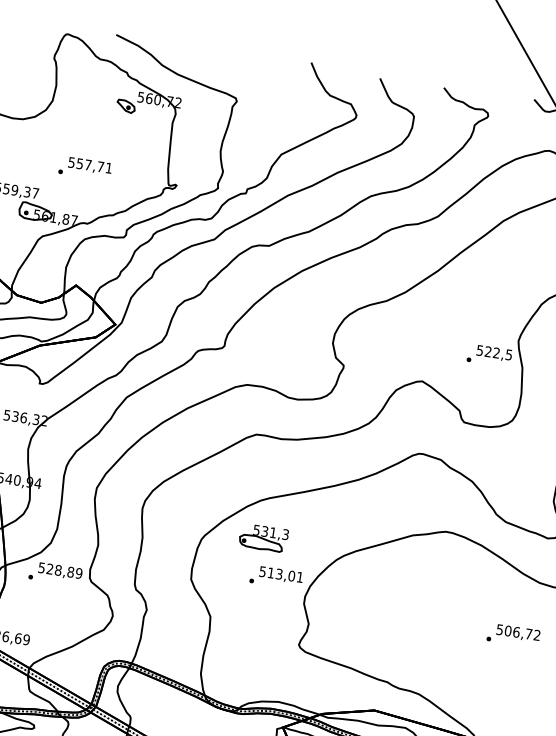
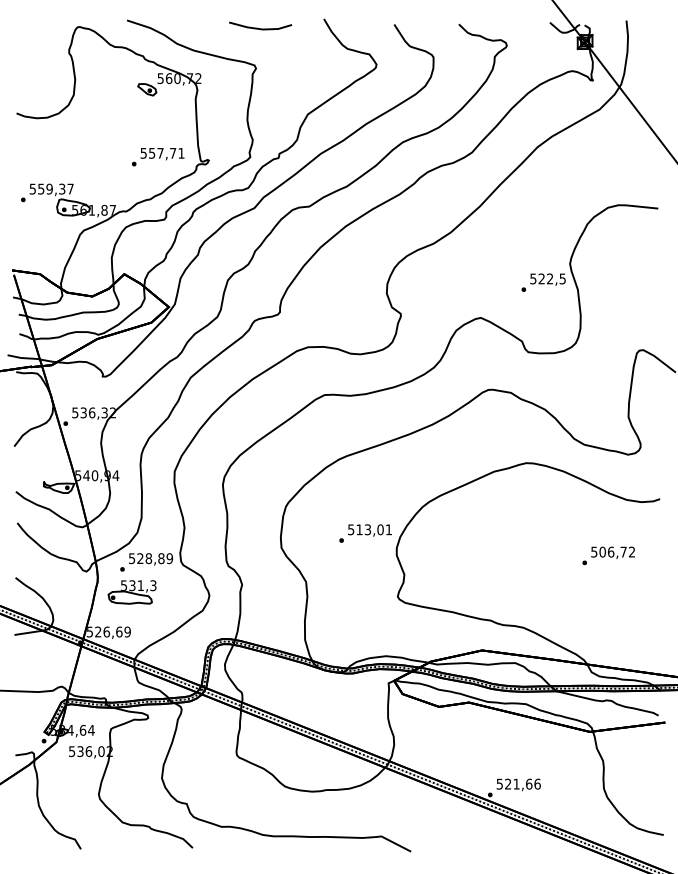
line: (247, 62) -> (260, 28), added
text: (85, 168) -> (158, 157), moved
part: (263, 538) -> (131, 592), moved

